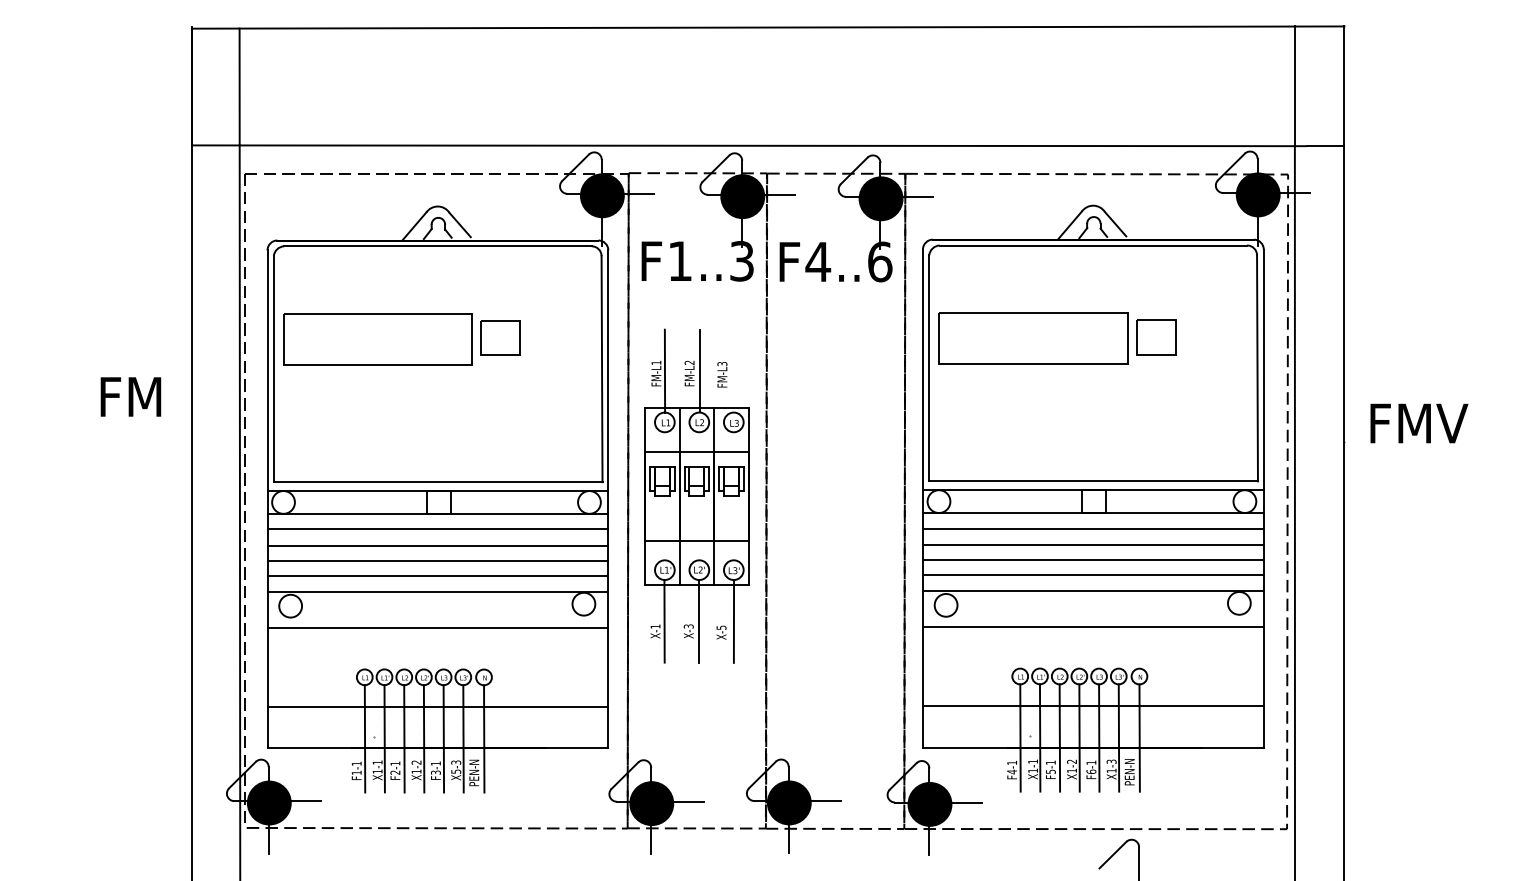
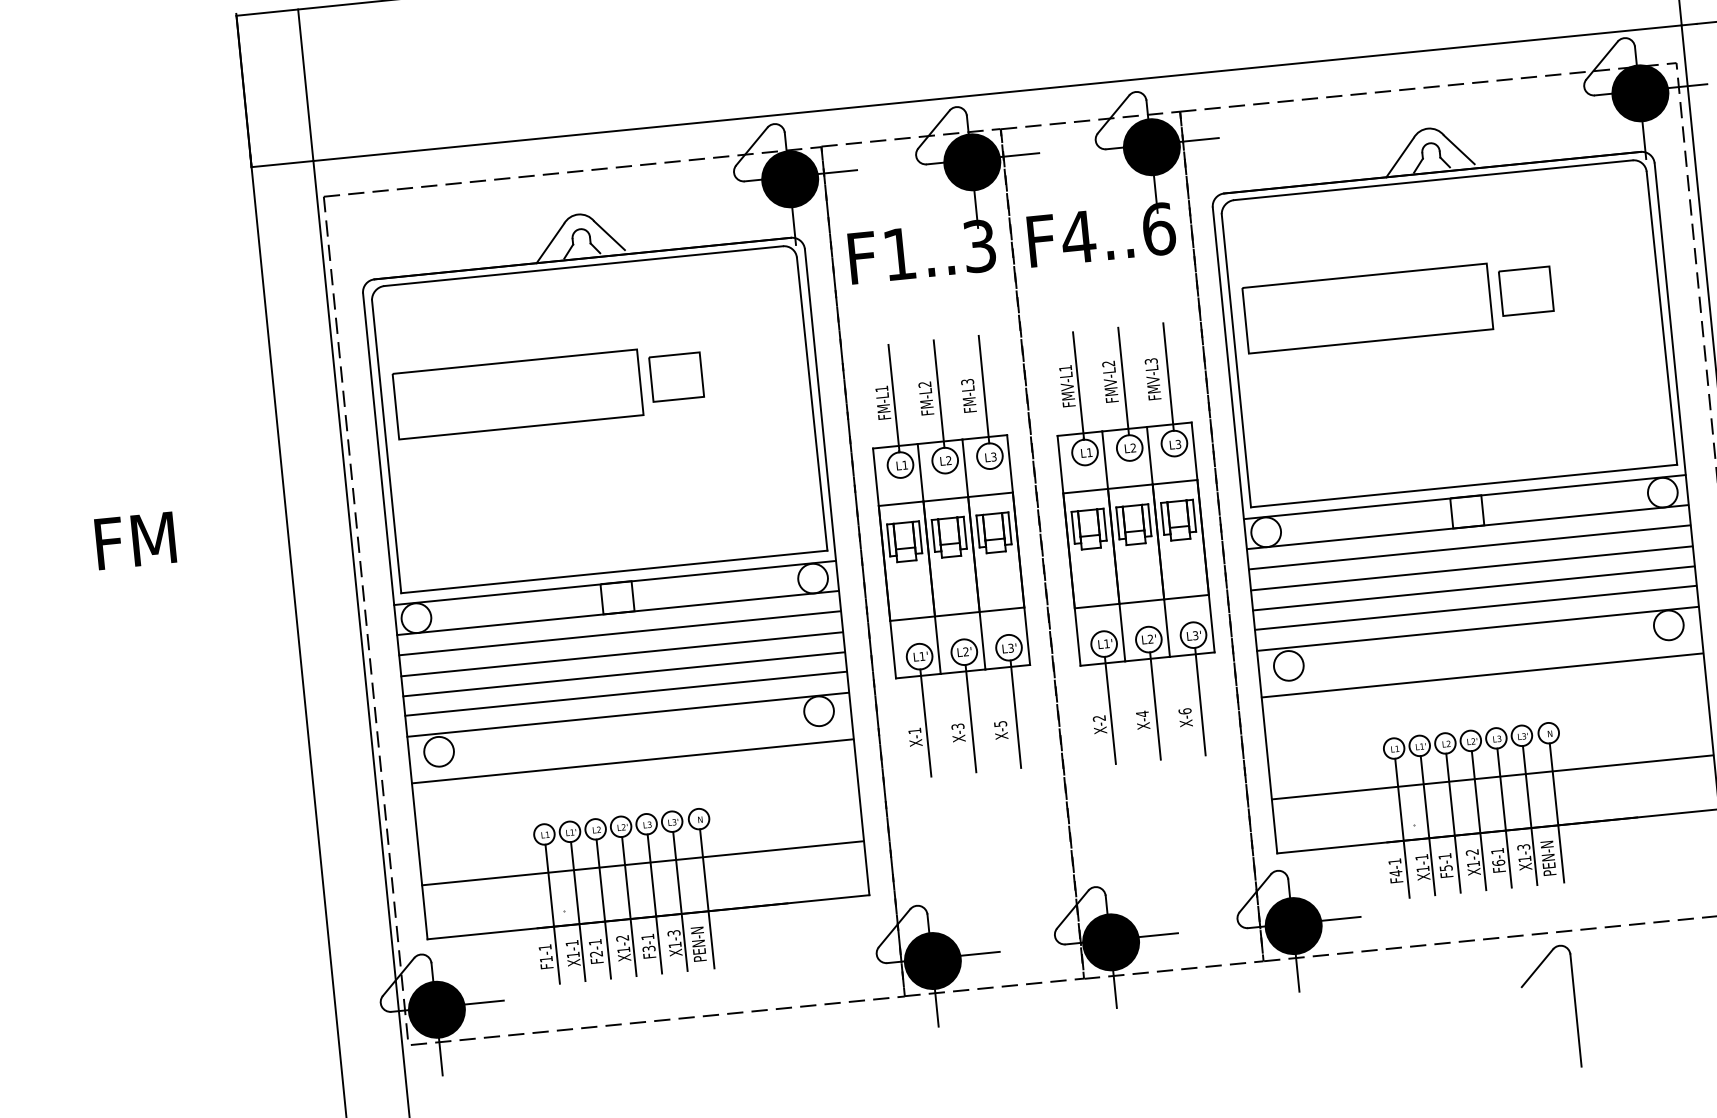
line: (734, 370) -> (984, 388), added
text: (130, 396) -> (134, 540), moved
part: (838, 500) -> (1135, 543), added
text: (456, 771) -> (675, 944), X5-3 -> X1-3

